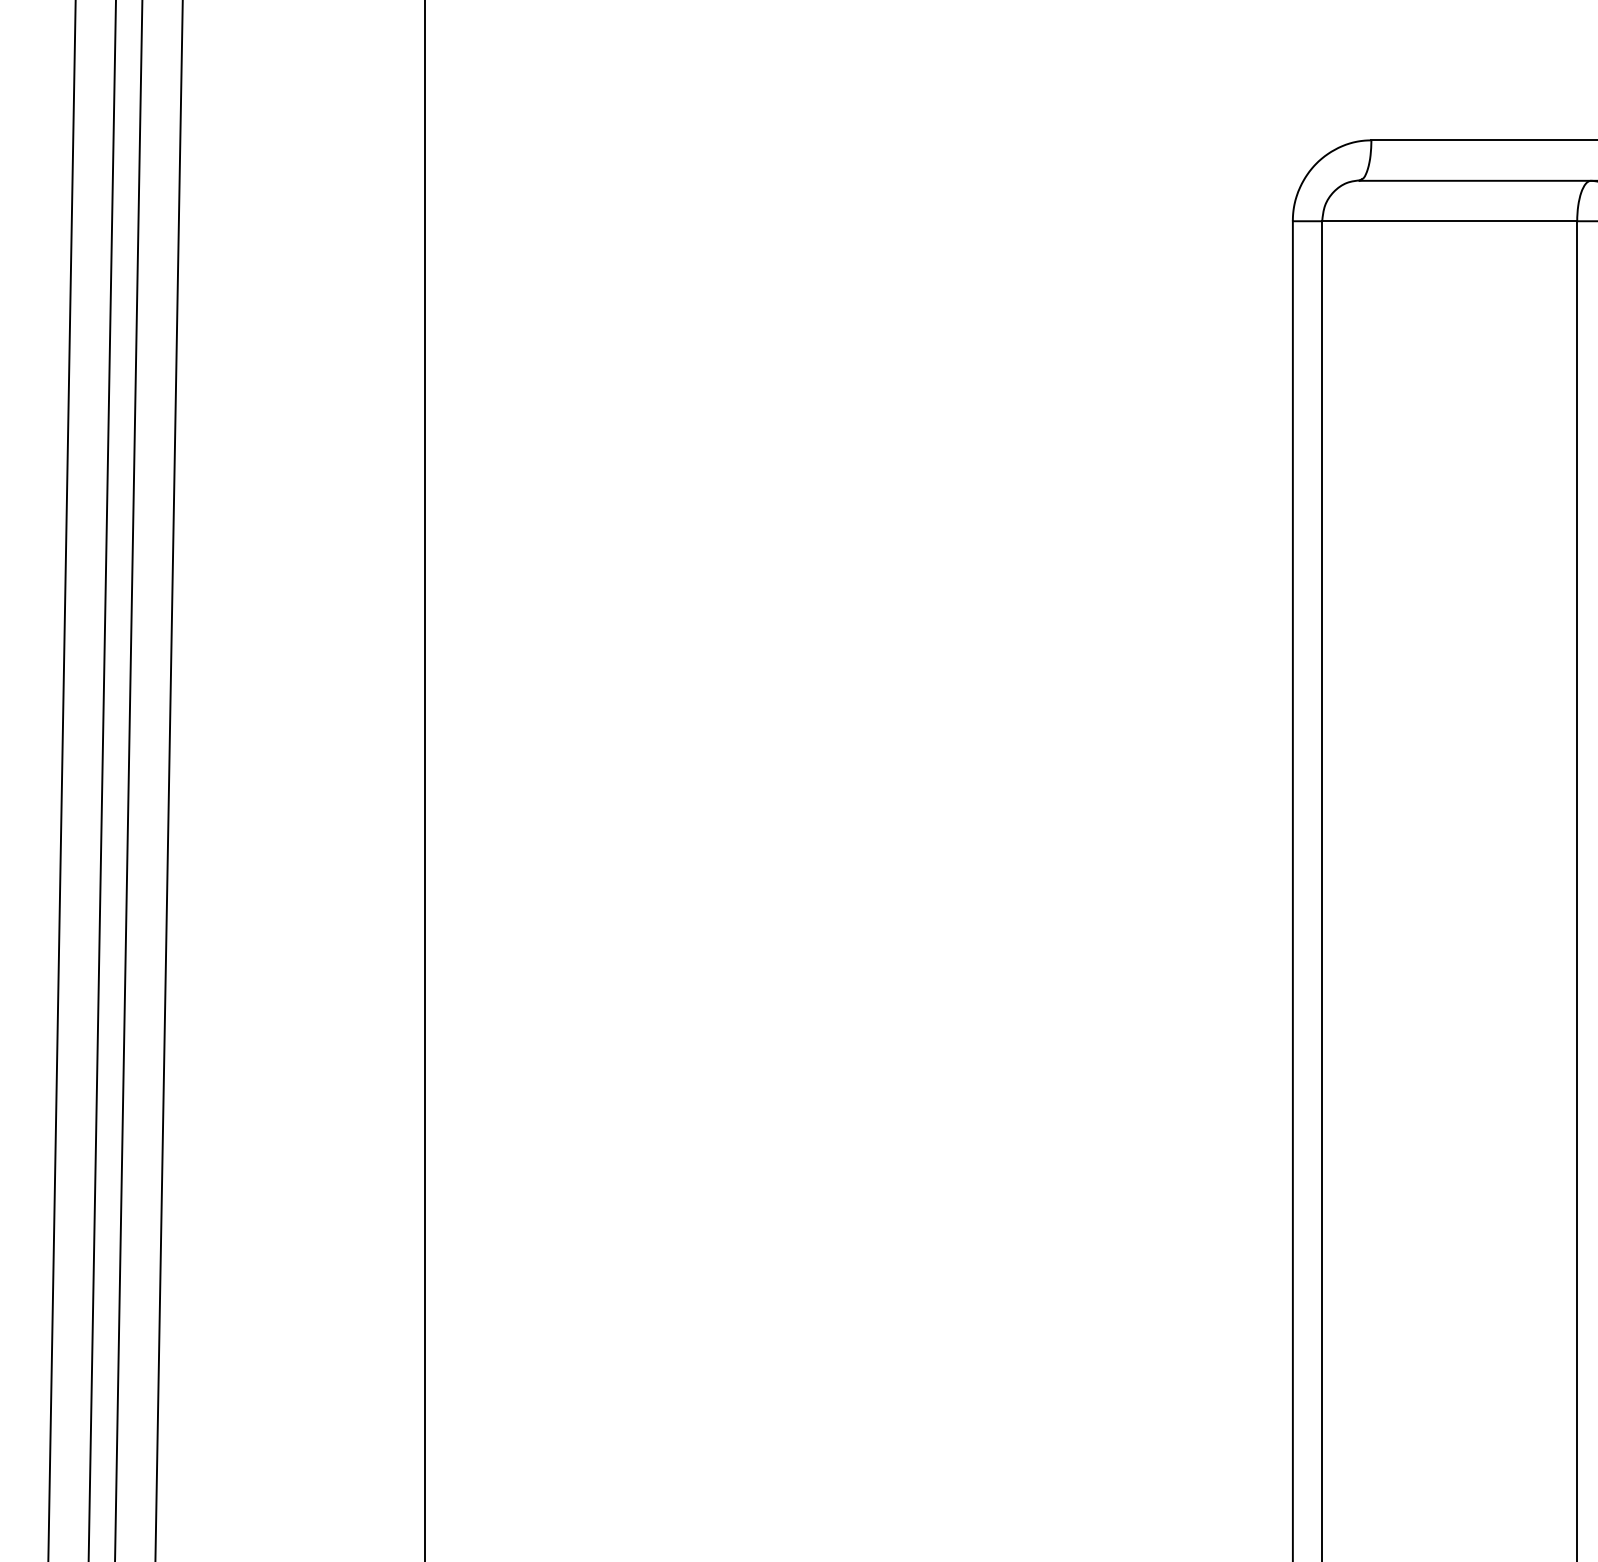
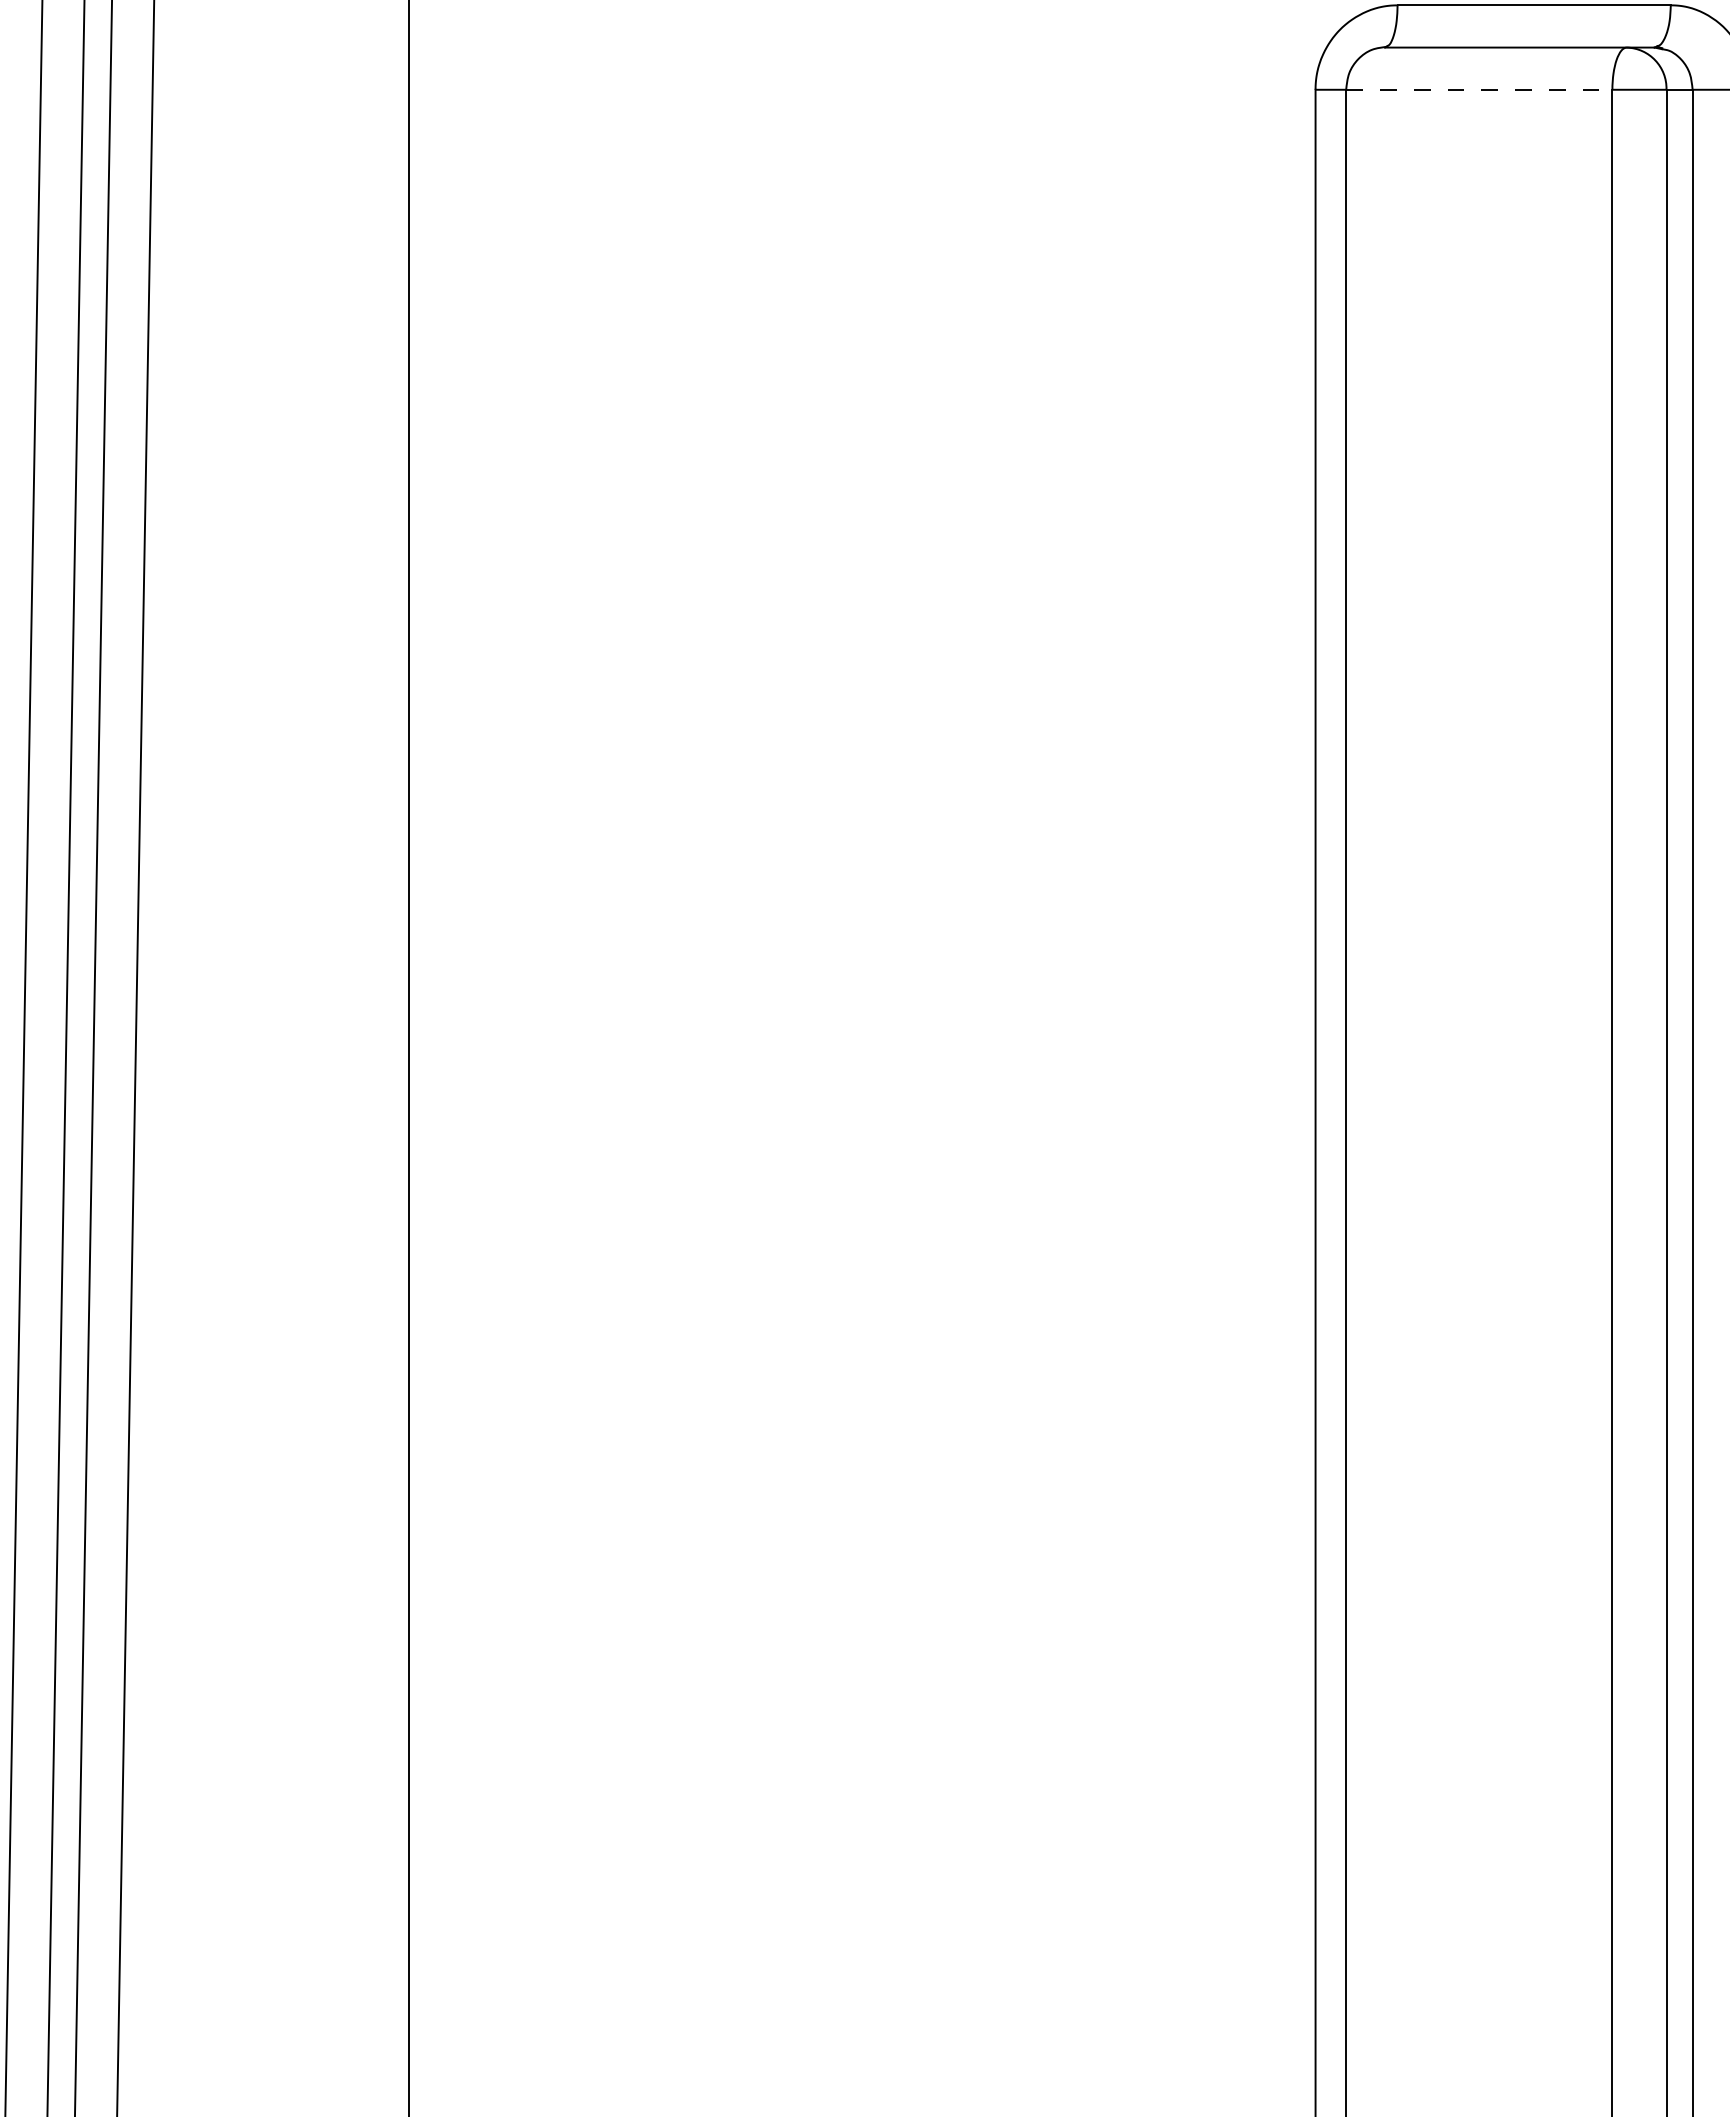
line: (1449, 220) -> (1479, 89), solid -> dashed

